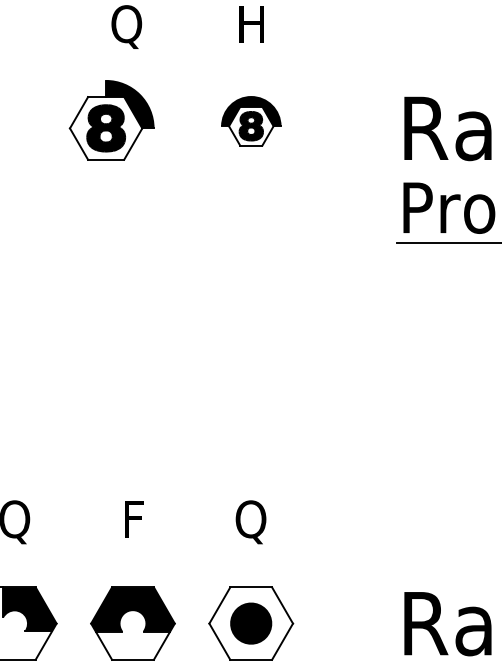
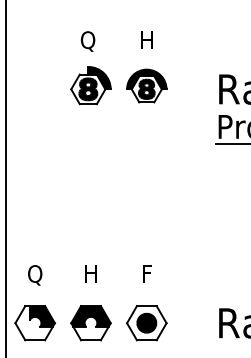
part: (110, 120) -> (90, 85), moved
part: (250, 120) -> (146, 85), size x1.43
text: (131, 518) -> (90, 273), F -> H
text: (250, 522) -> (146, 275), Q -> F

